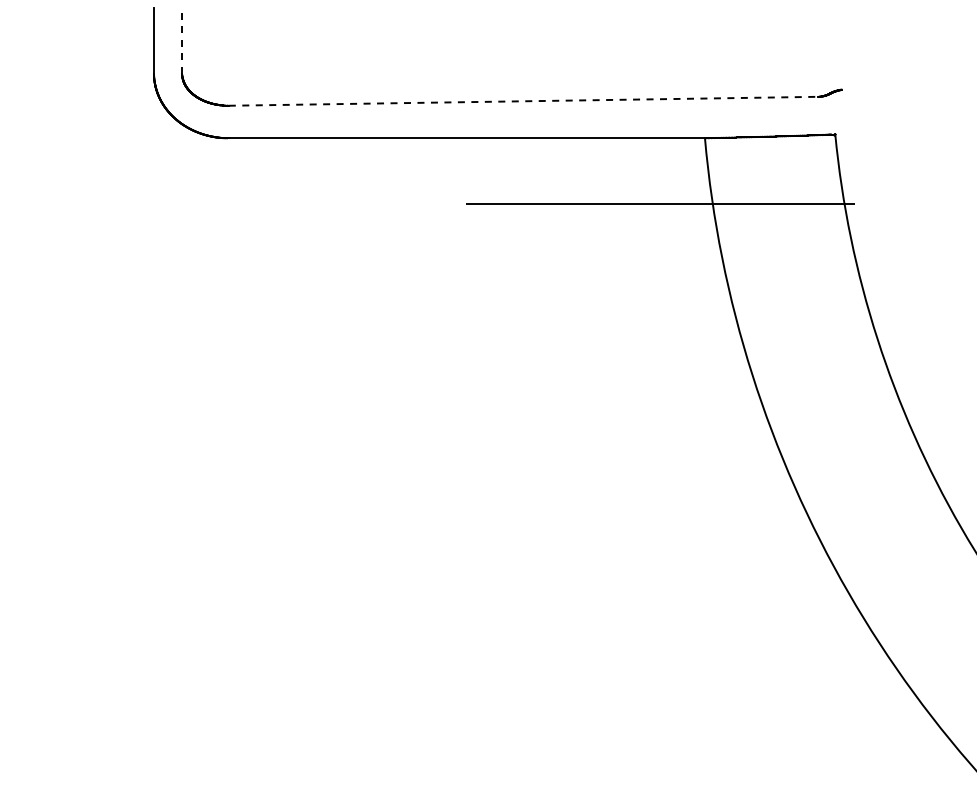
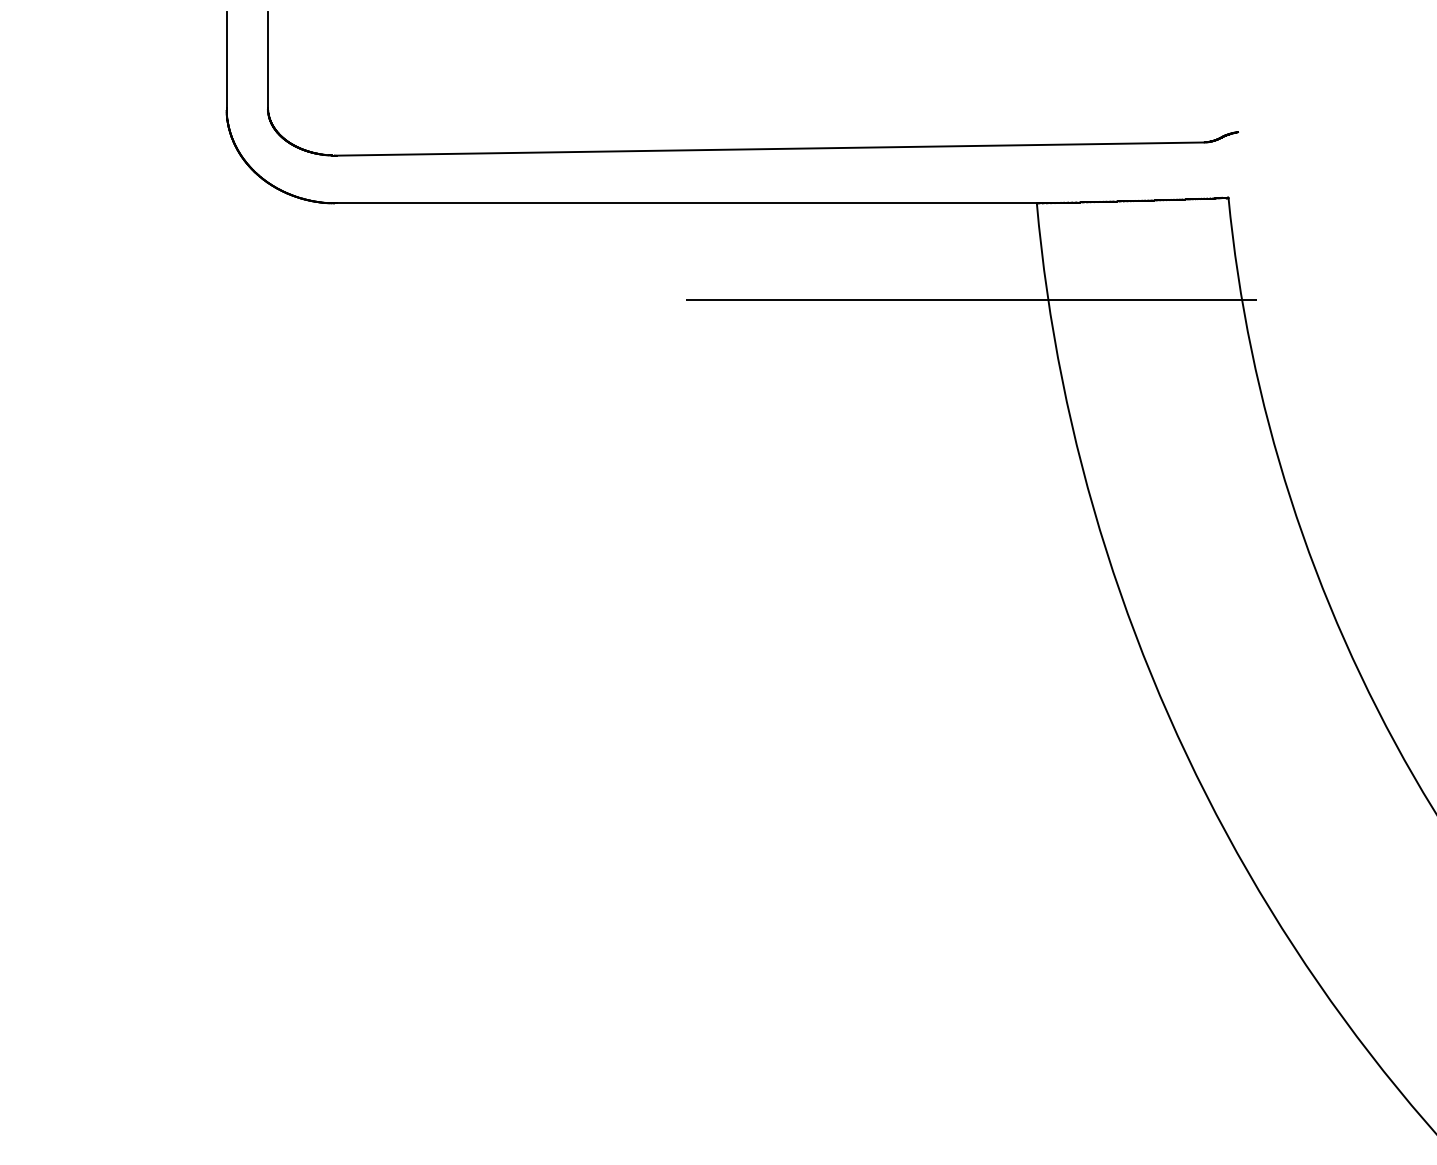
line: (182, 40) -> (268, 59), dashed -> solid
line: (523, 101) -> (769, 149), dashed -> solid

